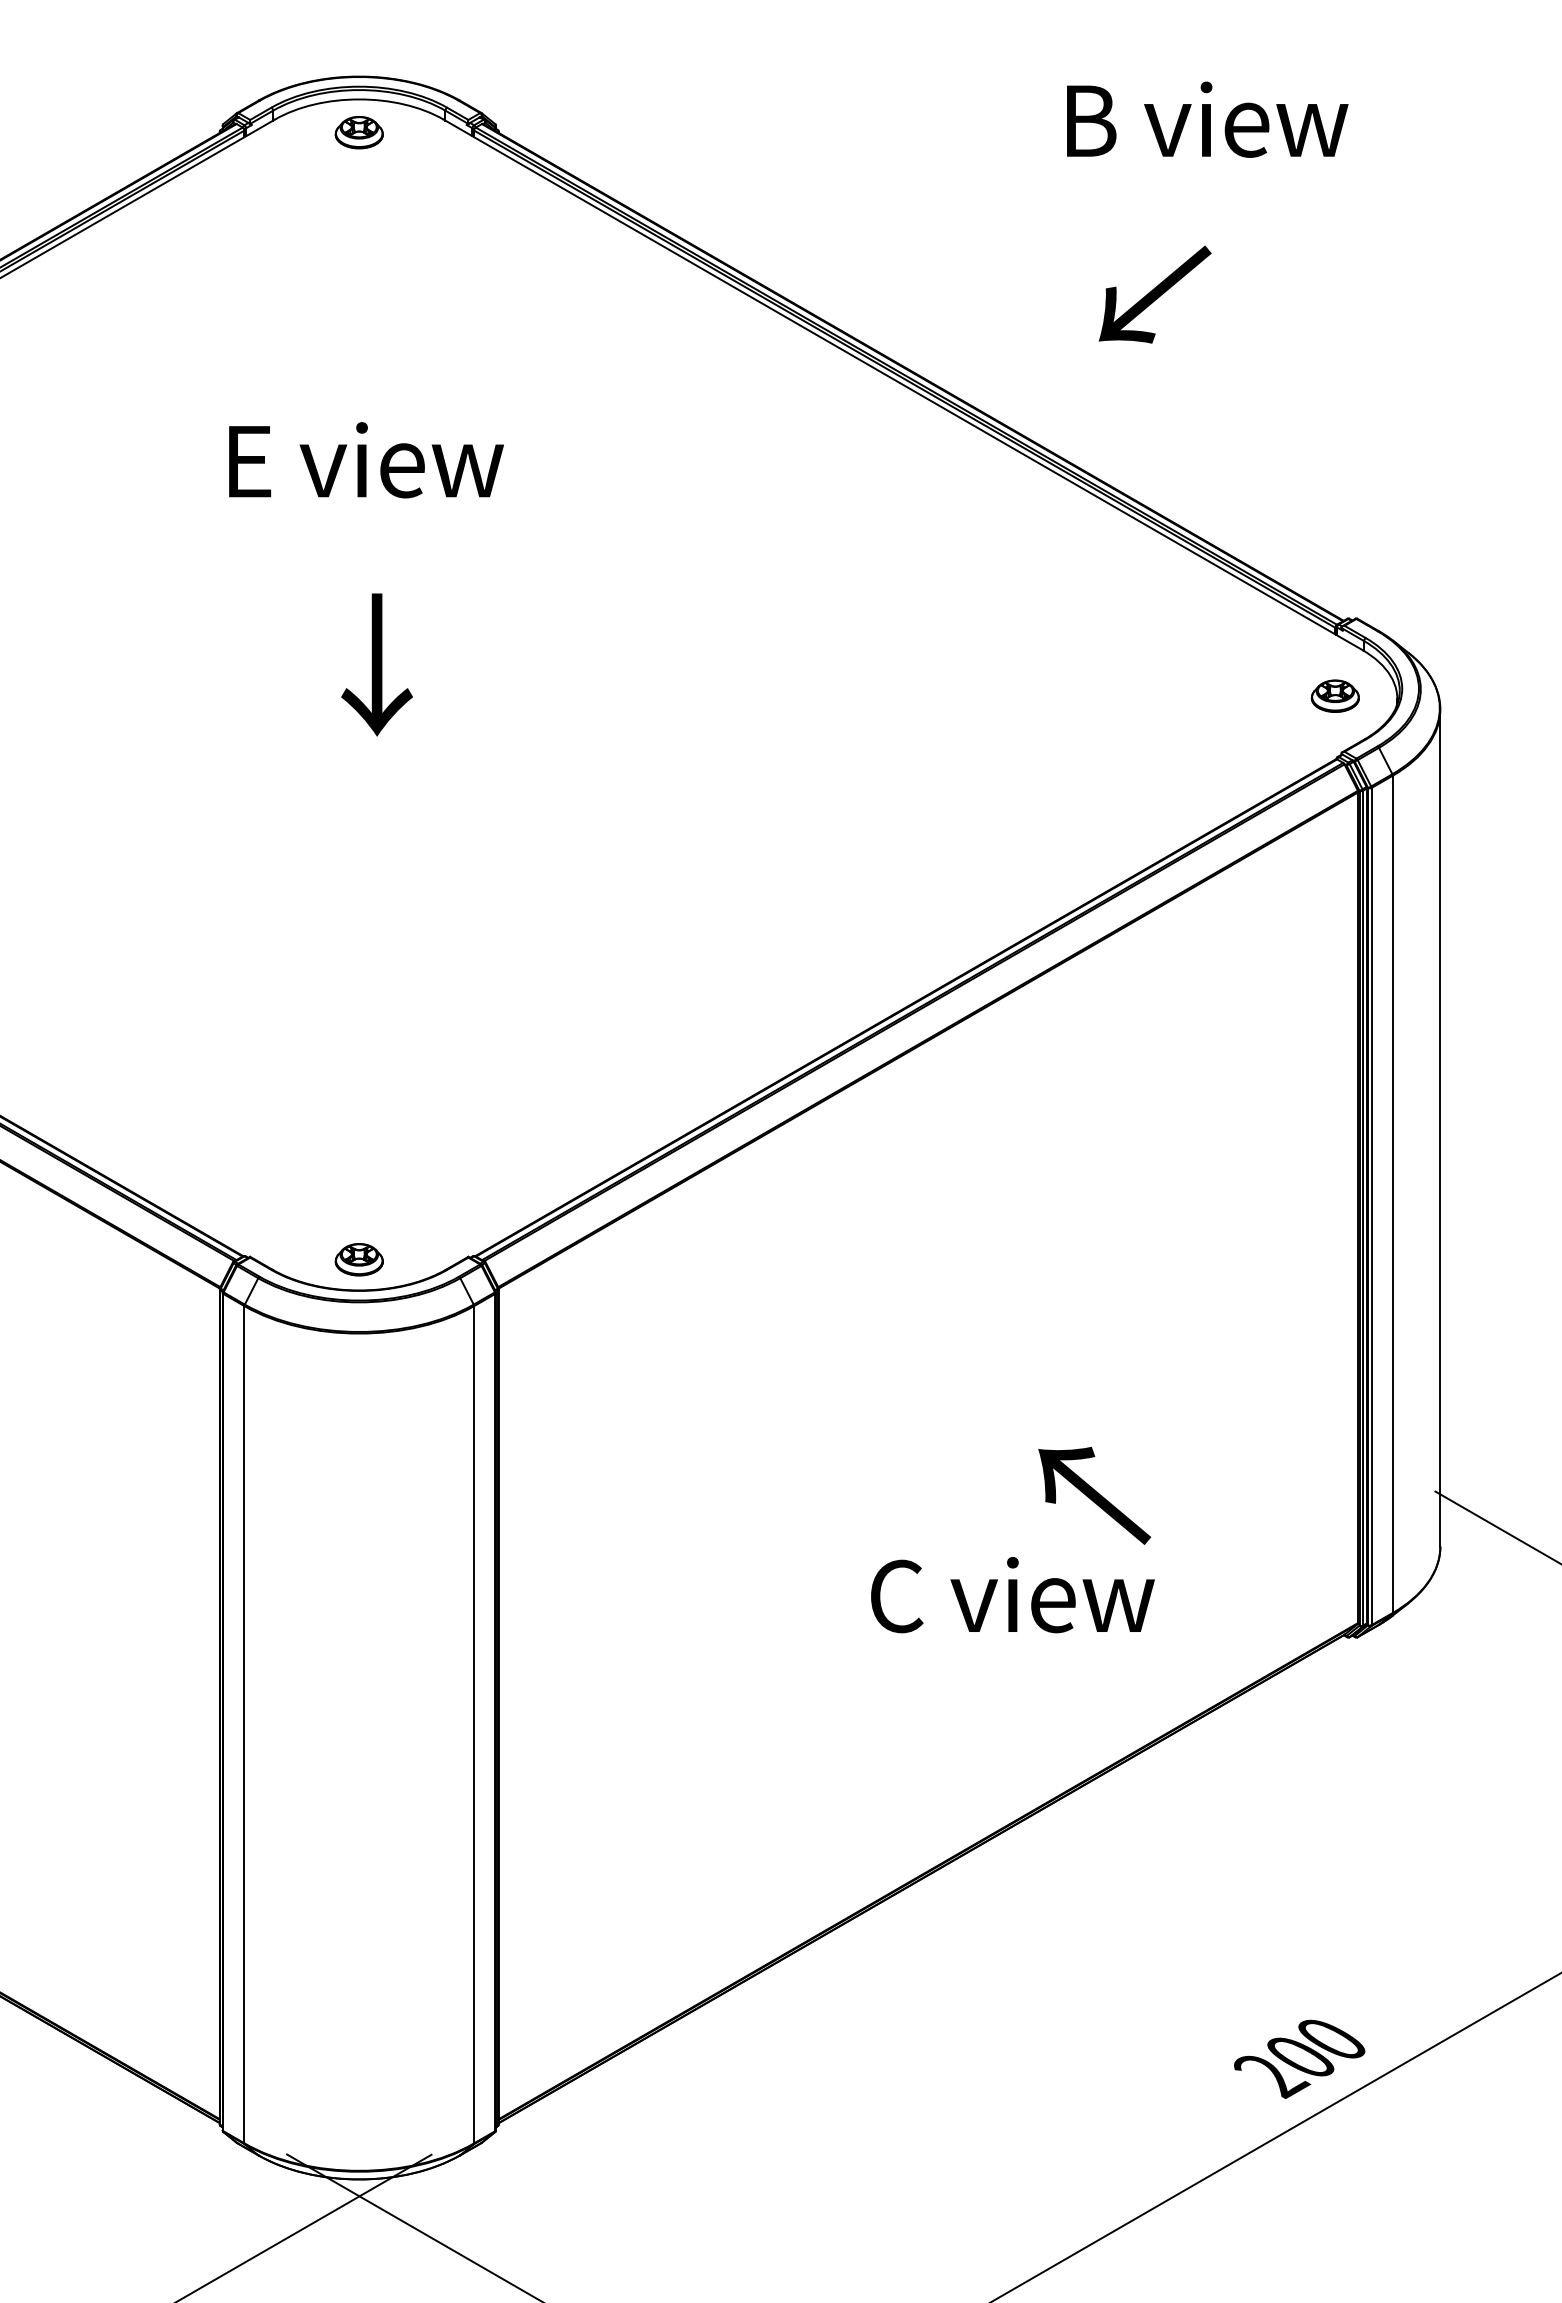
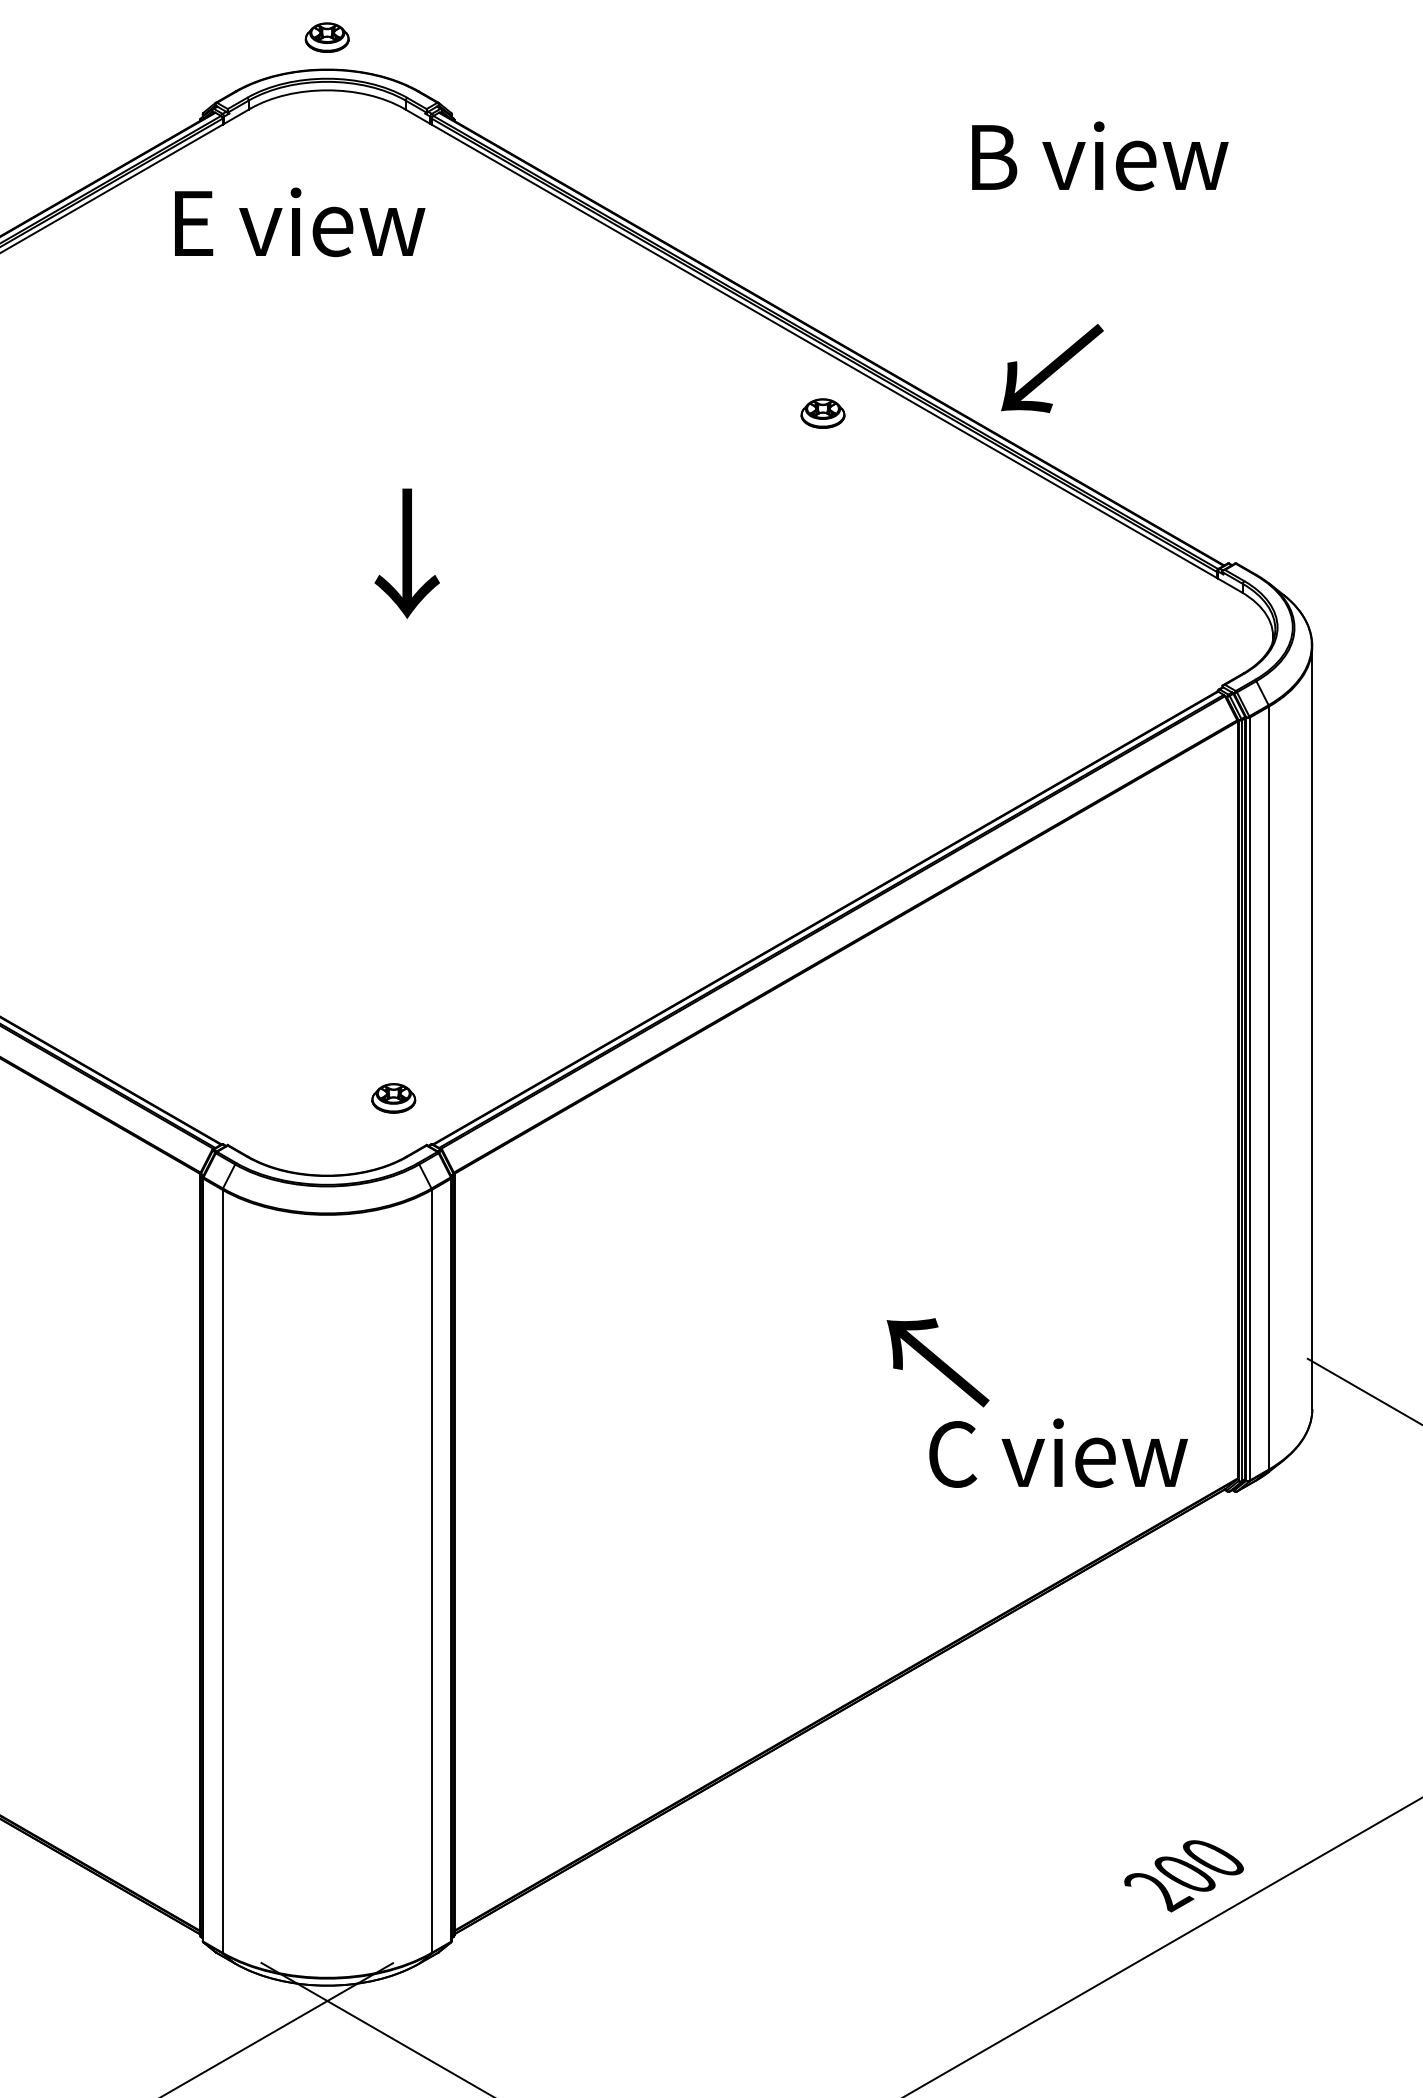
text: (1207, 119) -> (1100, 156), moved
part: (358, 132) -> (326, 37), moved
text: (1154, 294) -> (1051, 368), moved
text: (366, 460) -> (300, 222), moved
text: (376, 664) -> (406, 553), moved
part: (1334, 695) -> (822, 412), moved
part: (358, 1259) -> (393, 1098), moved
text: (1094, 1495) -> (937, 1362), moved
text: (1012, 1595) -> (1058, 1453), moved

